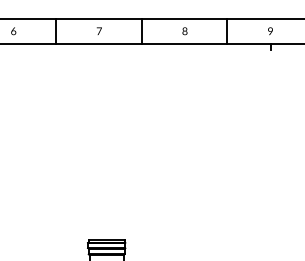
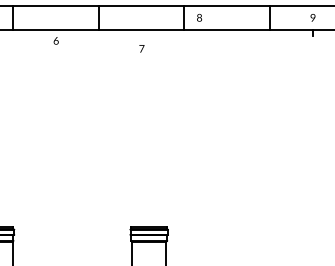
text: (12, 30) -> (55, 40), moved
text: (98, 30) -> (141, 48), moved
text: (184, 30) -> (199, 17), moved

